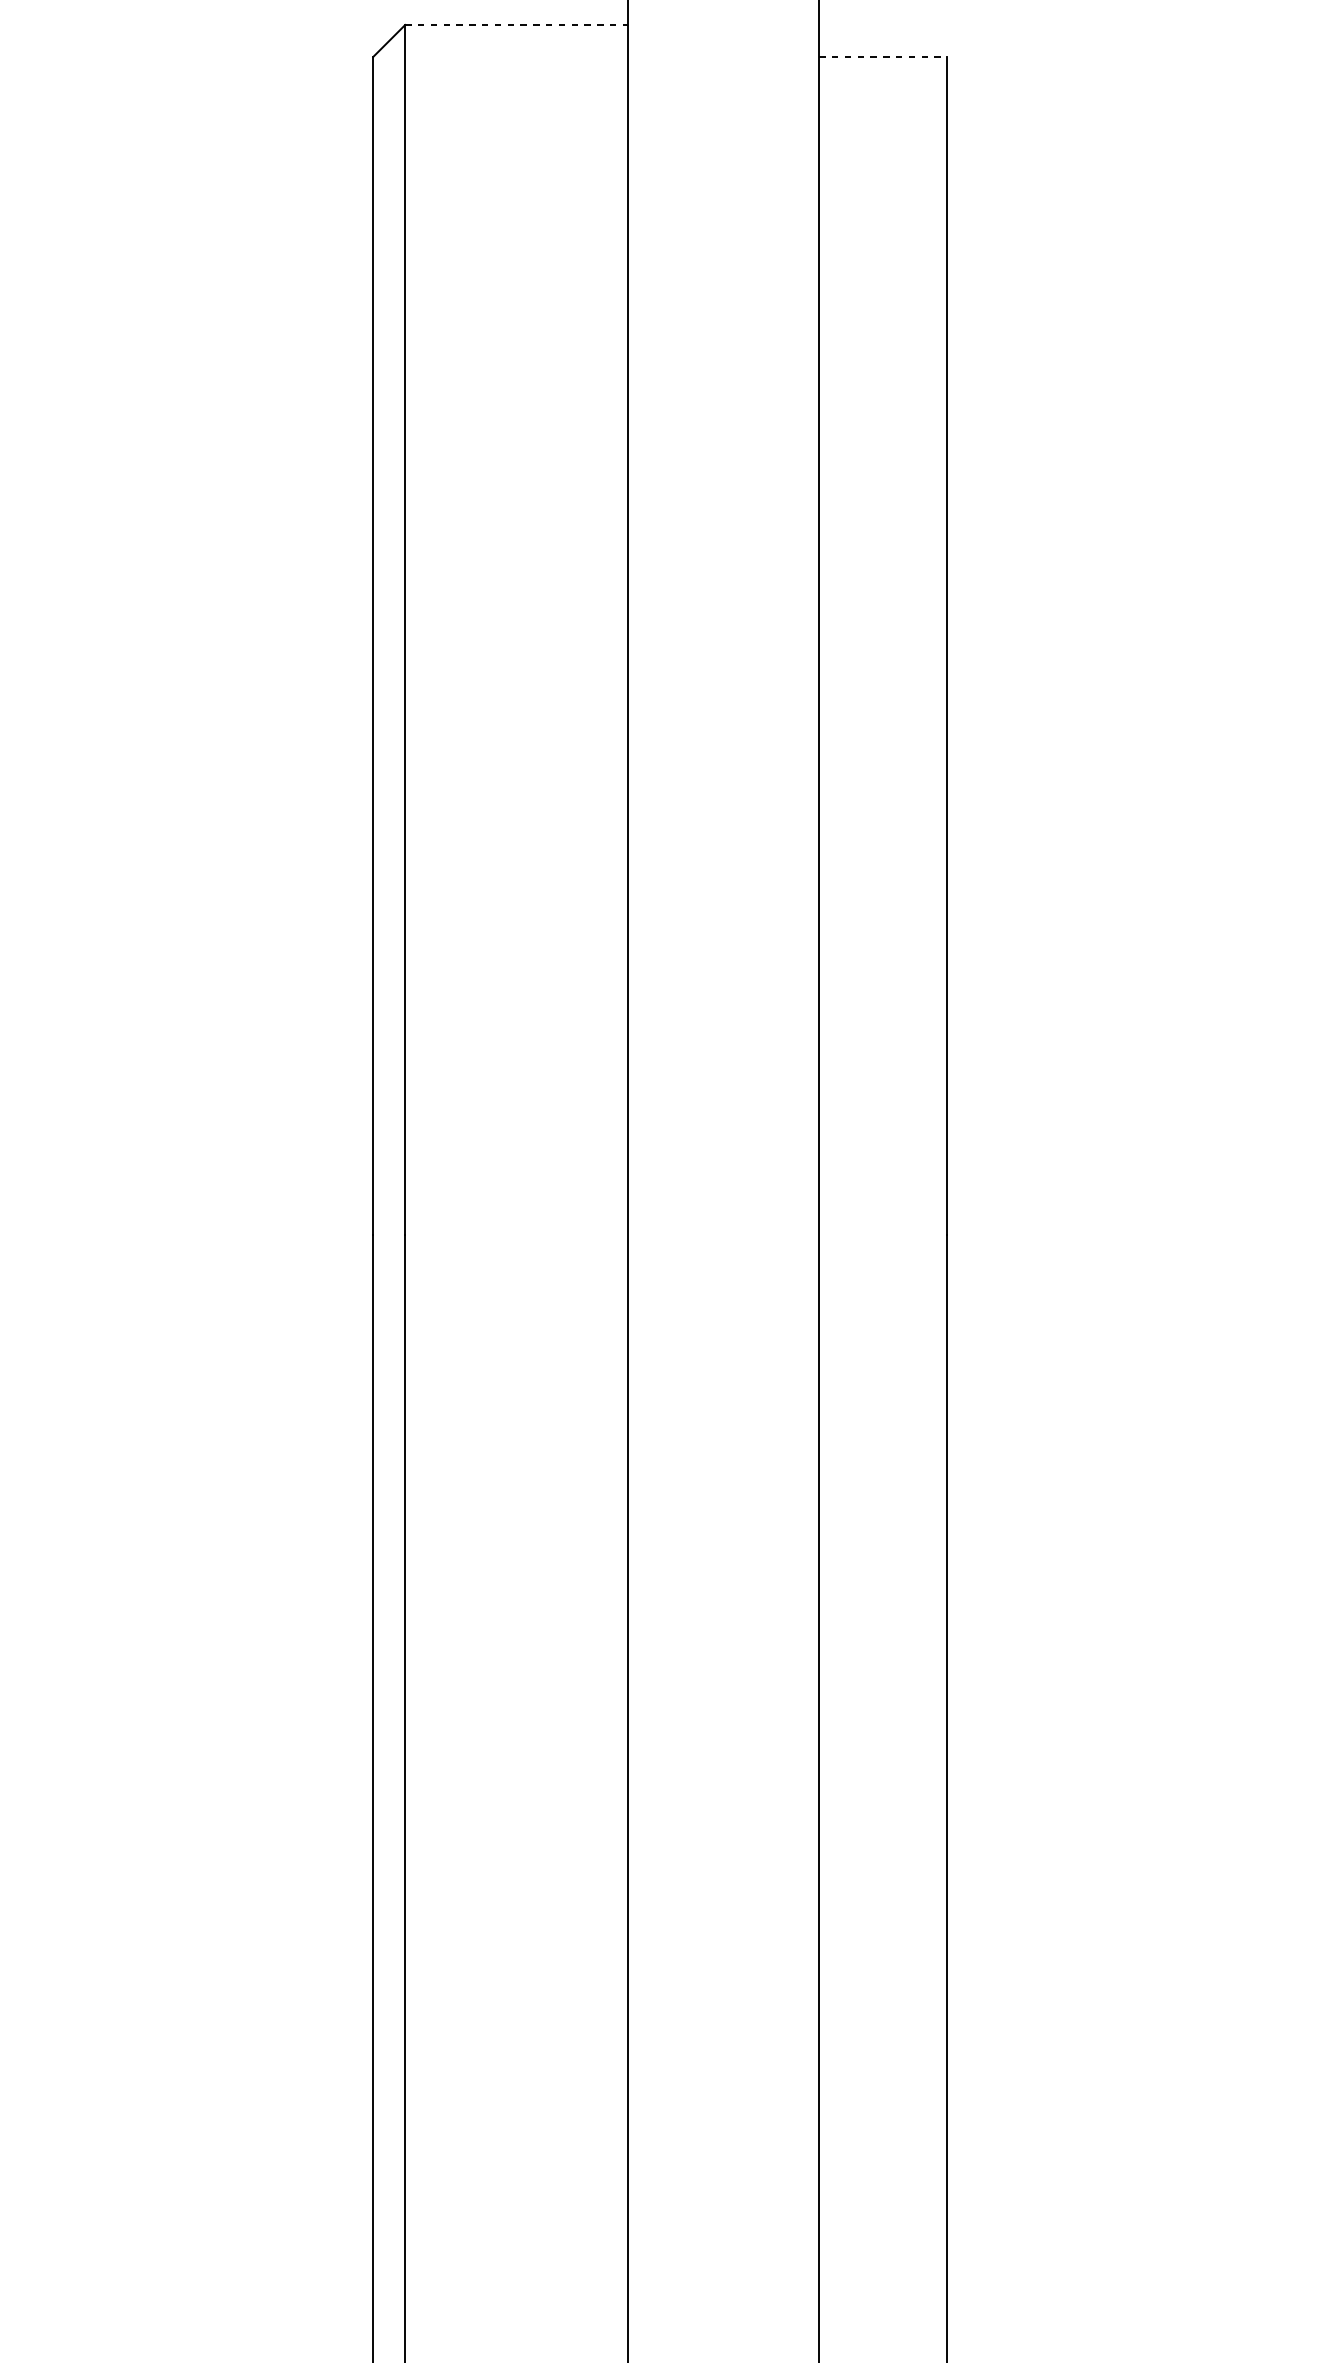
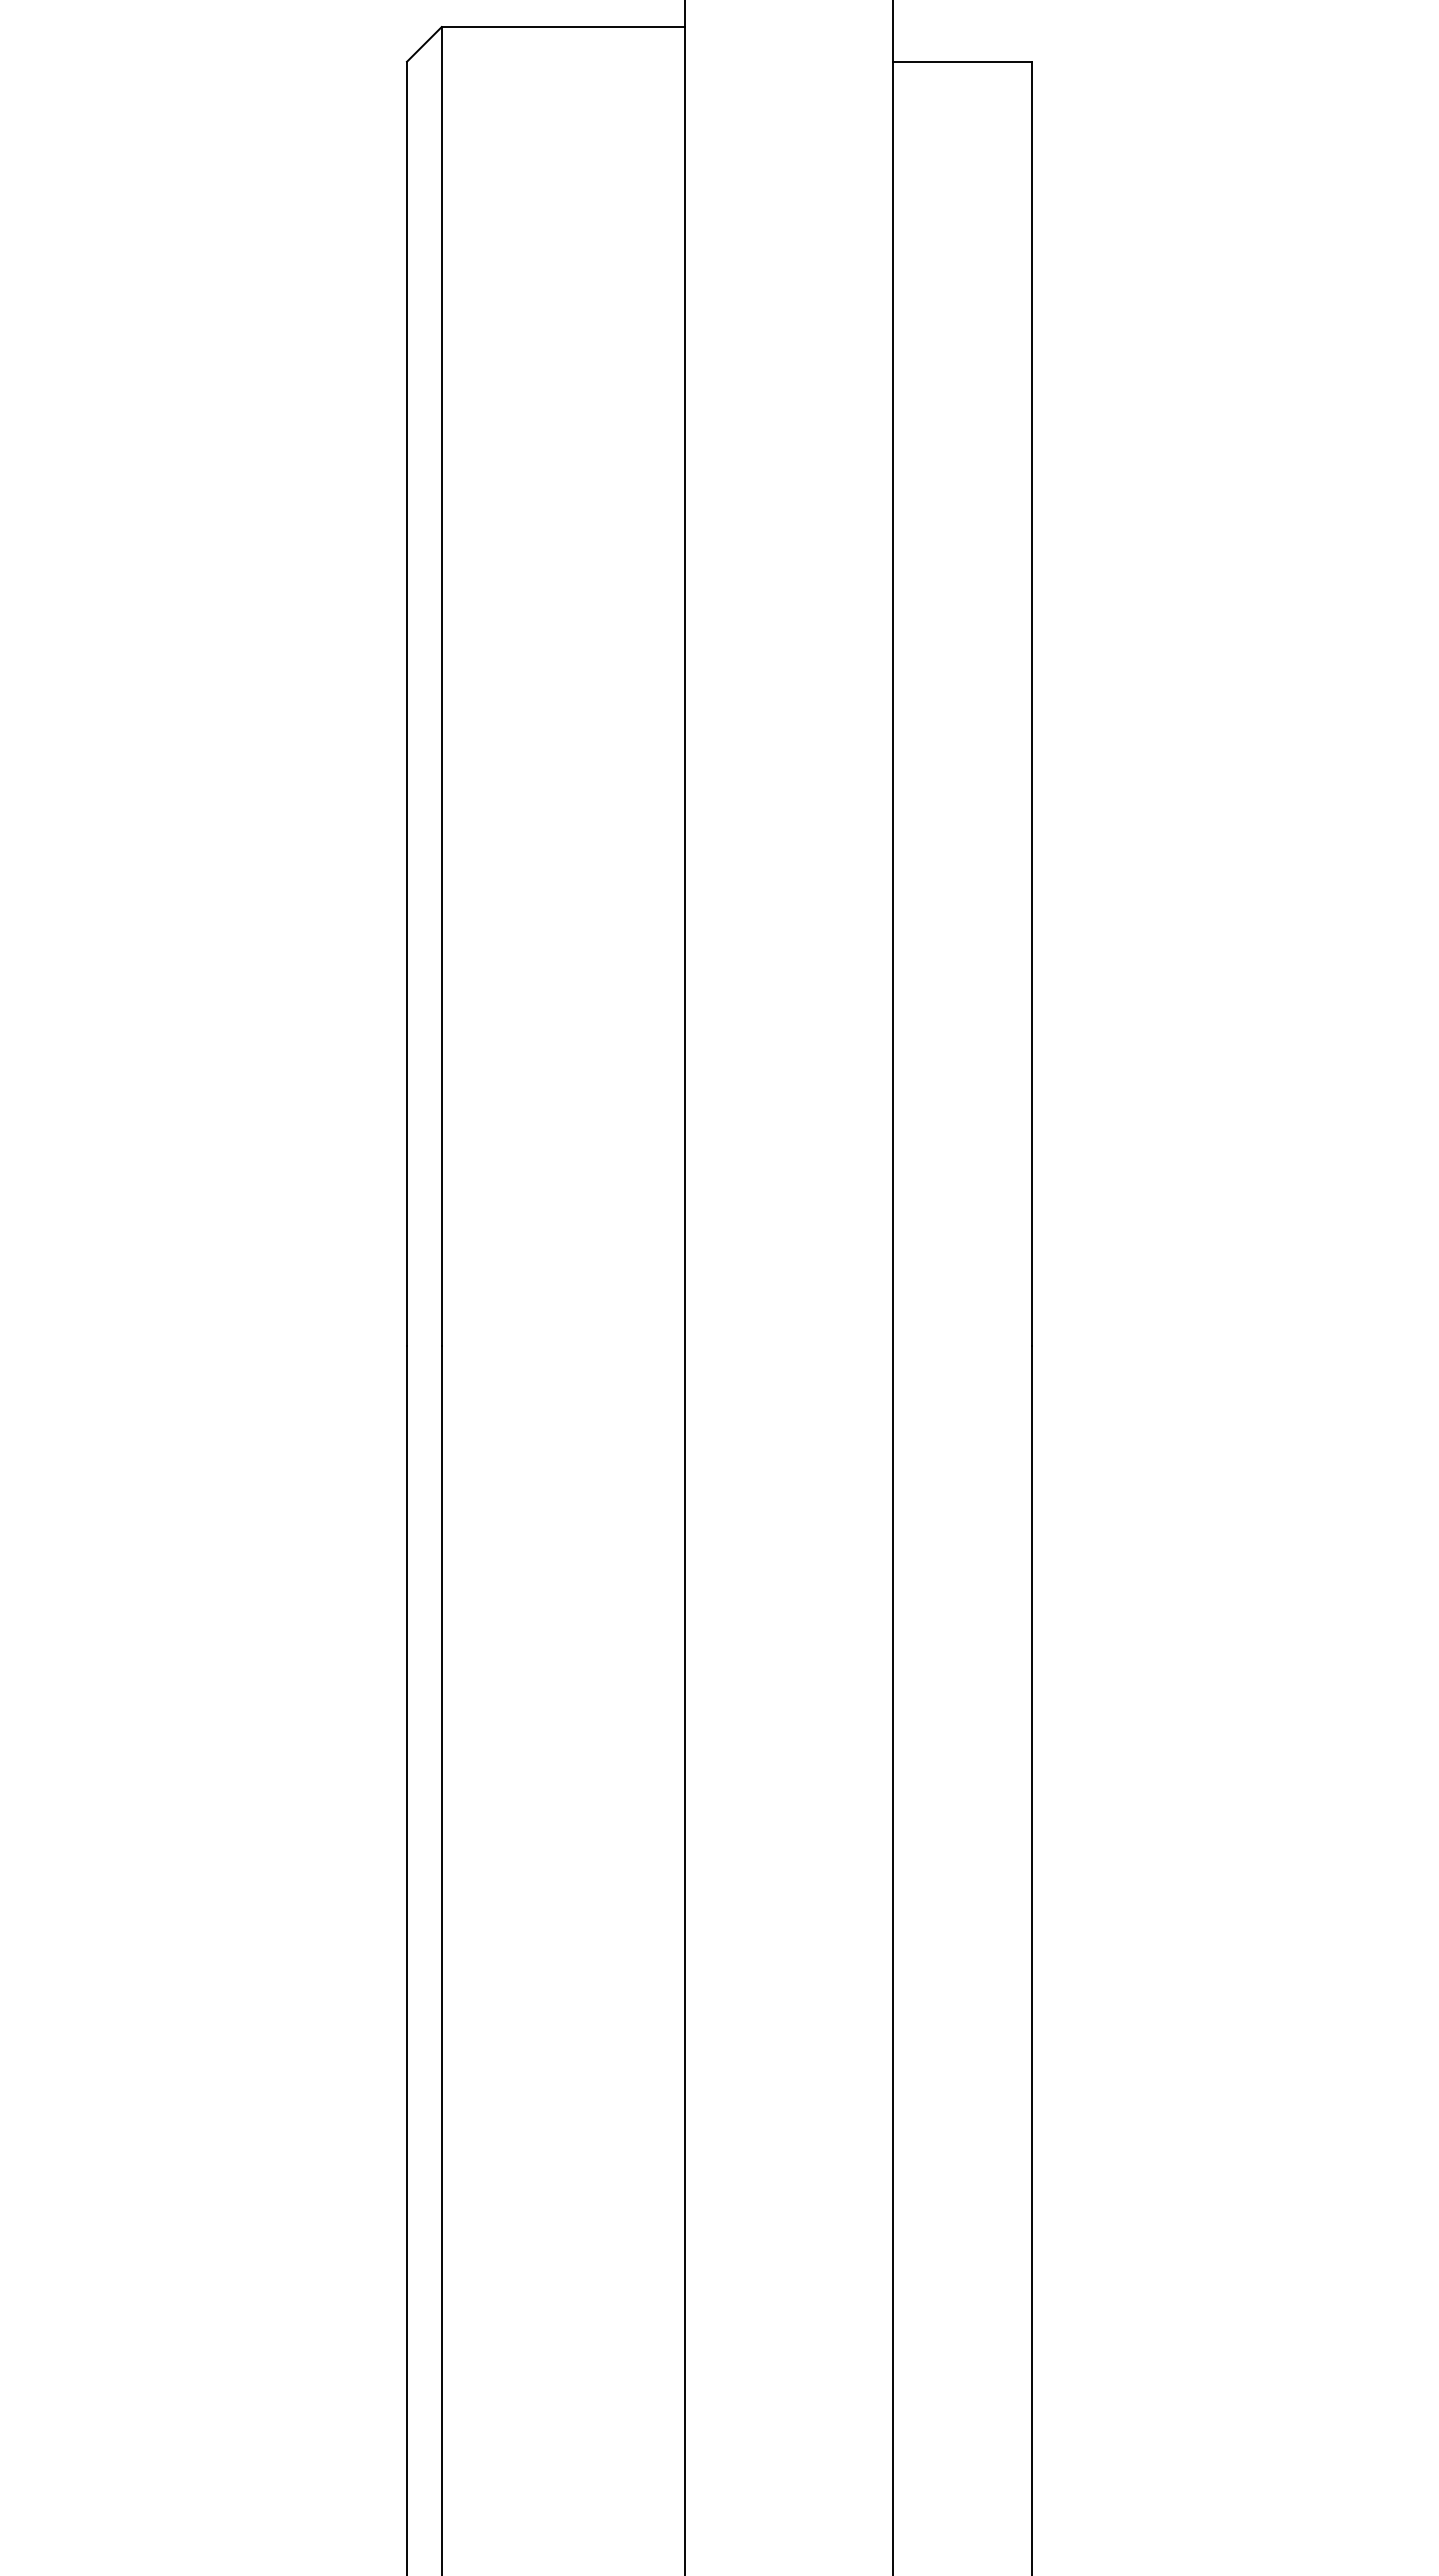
line: (516, 25) -> (563, 27), dashed -> solid
line: (883, 56) -> (963, 61), dashed -> solid

